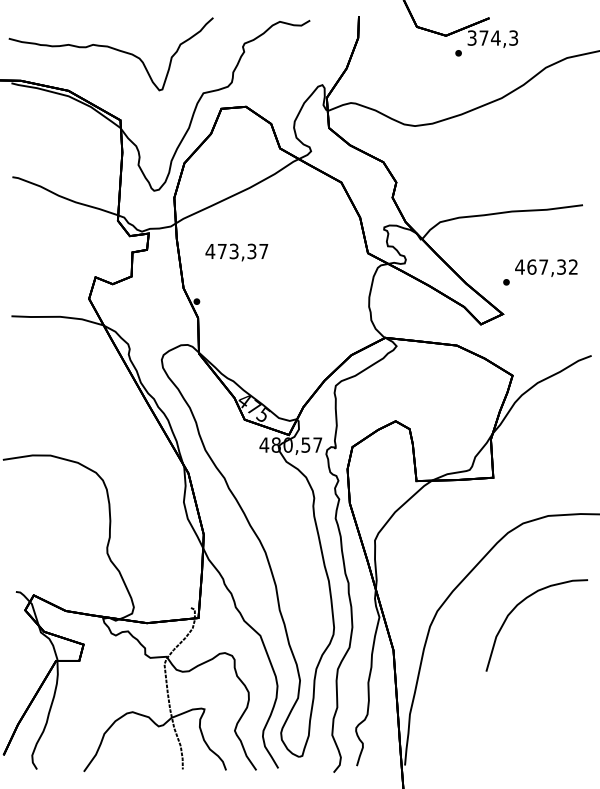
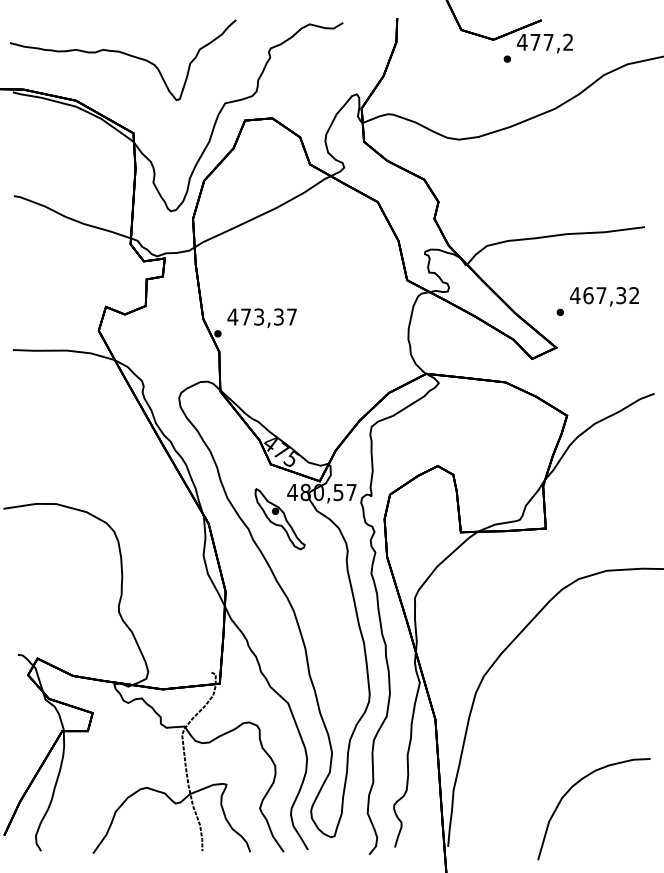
text: (492, 37) -> (544, 41), 374,3 -> 477,2
text: (236, 252) -> (261, 318), moved
part: (253, 469) -> (280, 519), added
curve: (521, 603) -> (576, 784), moved

